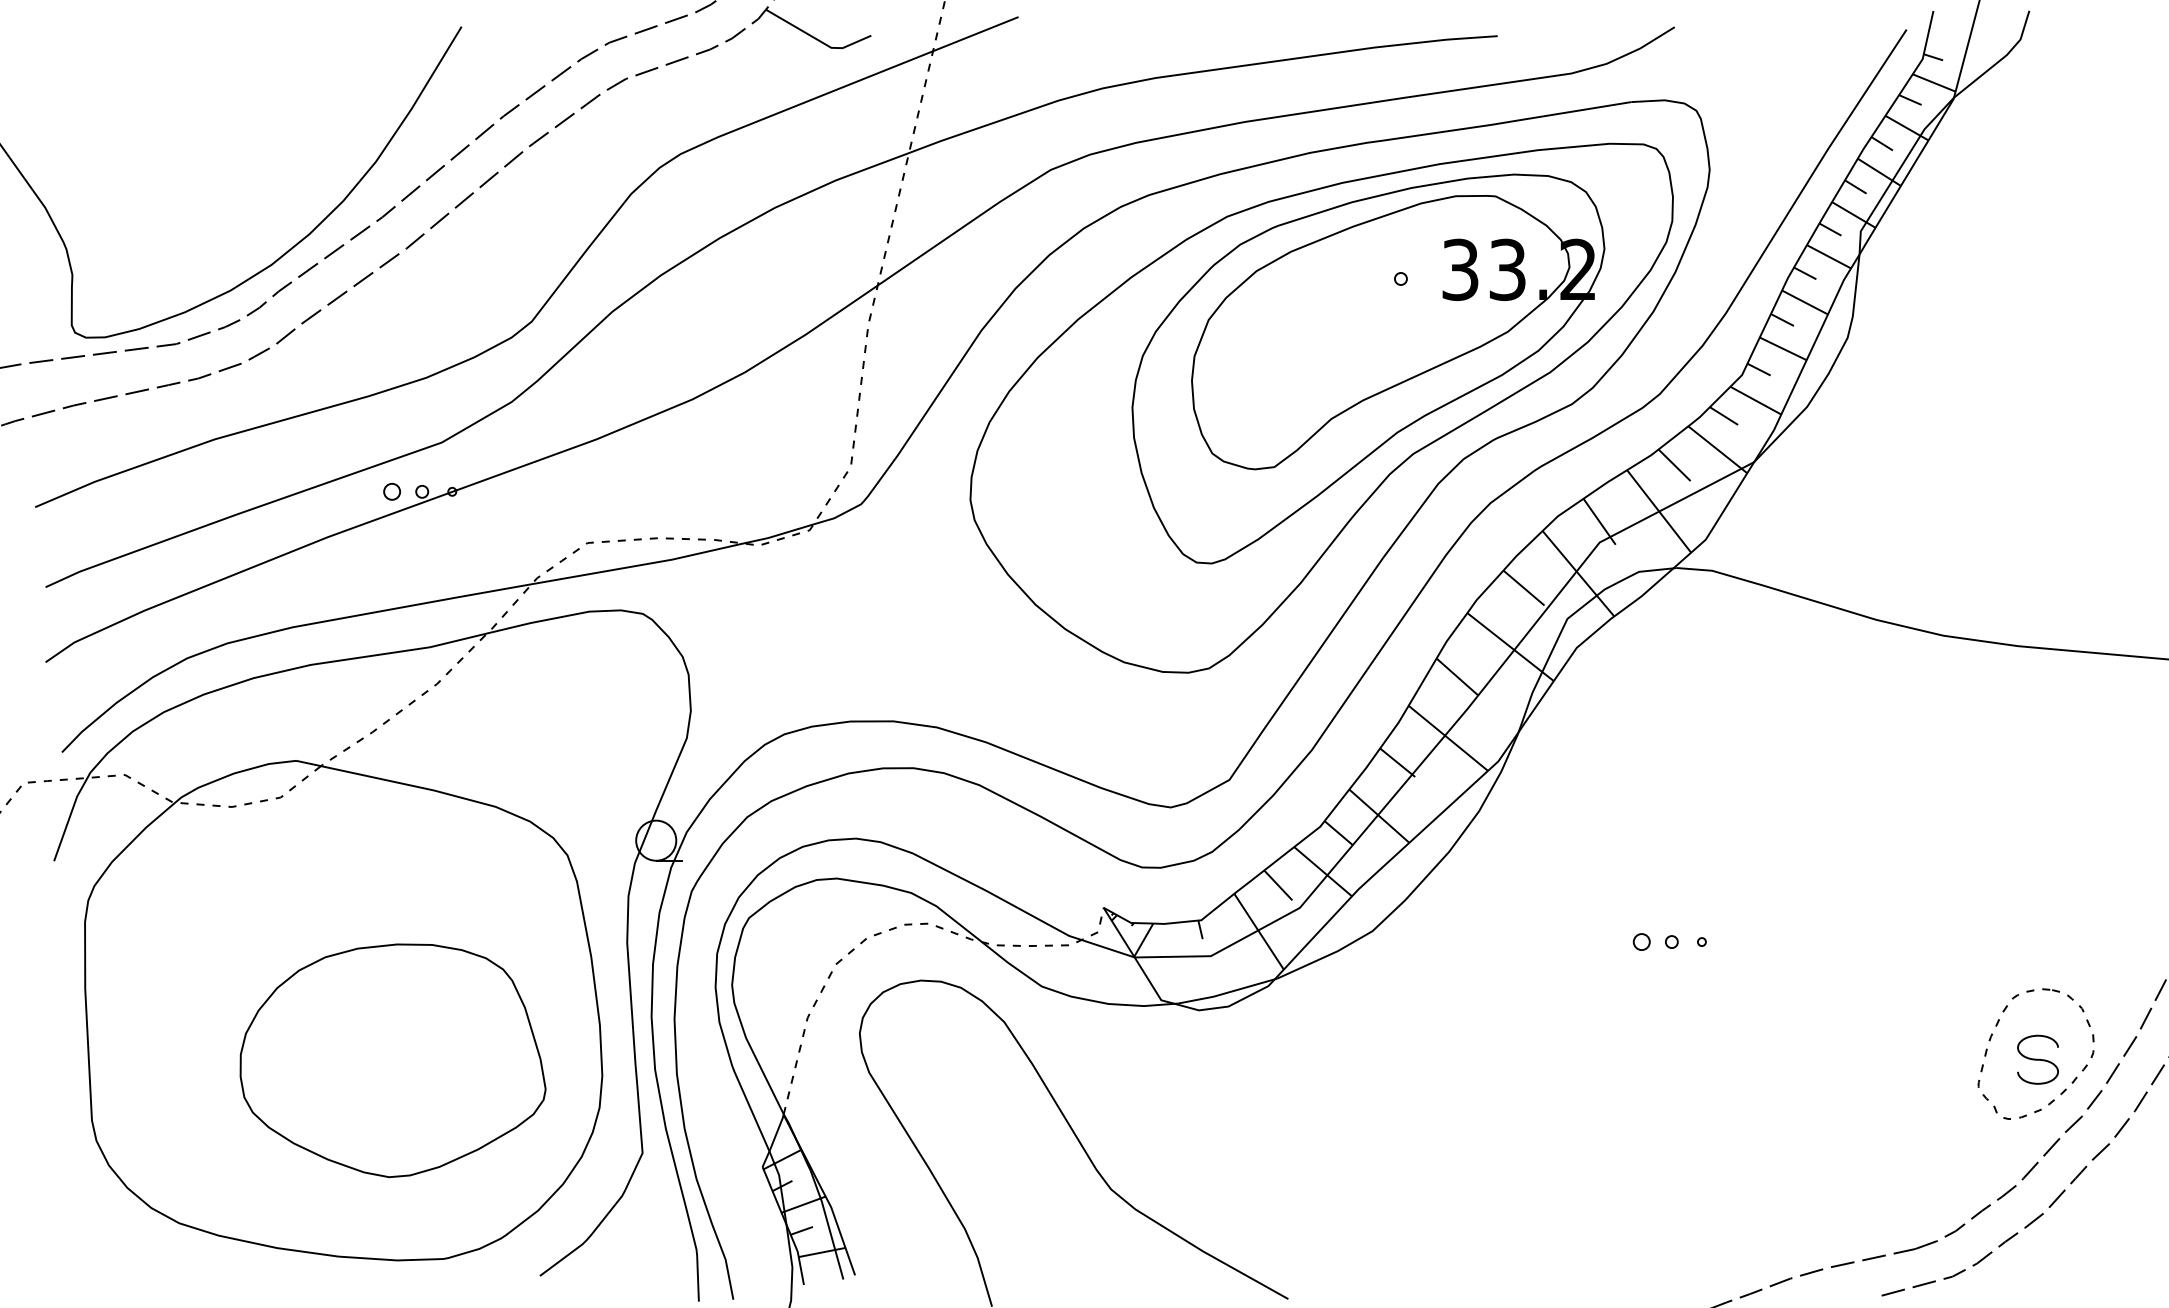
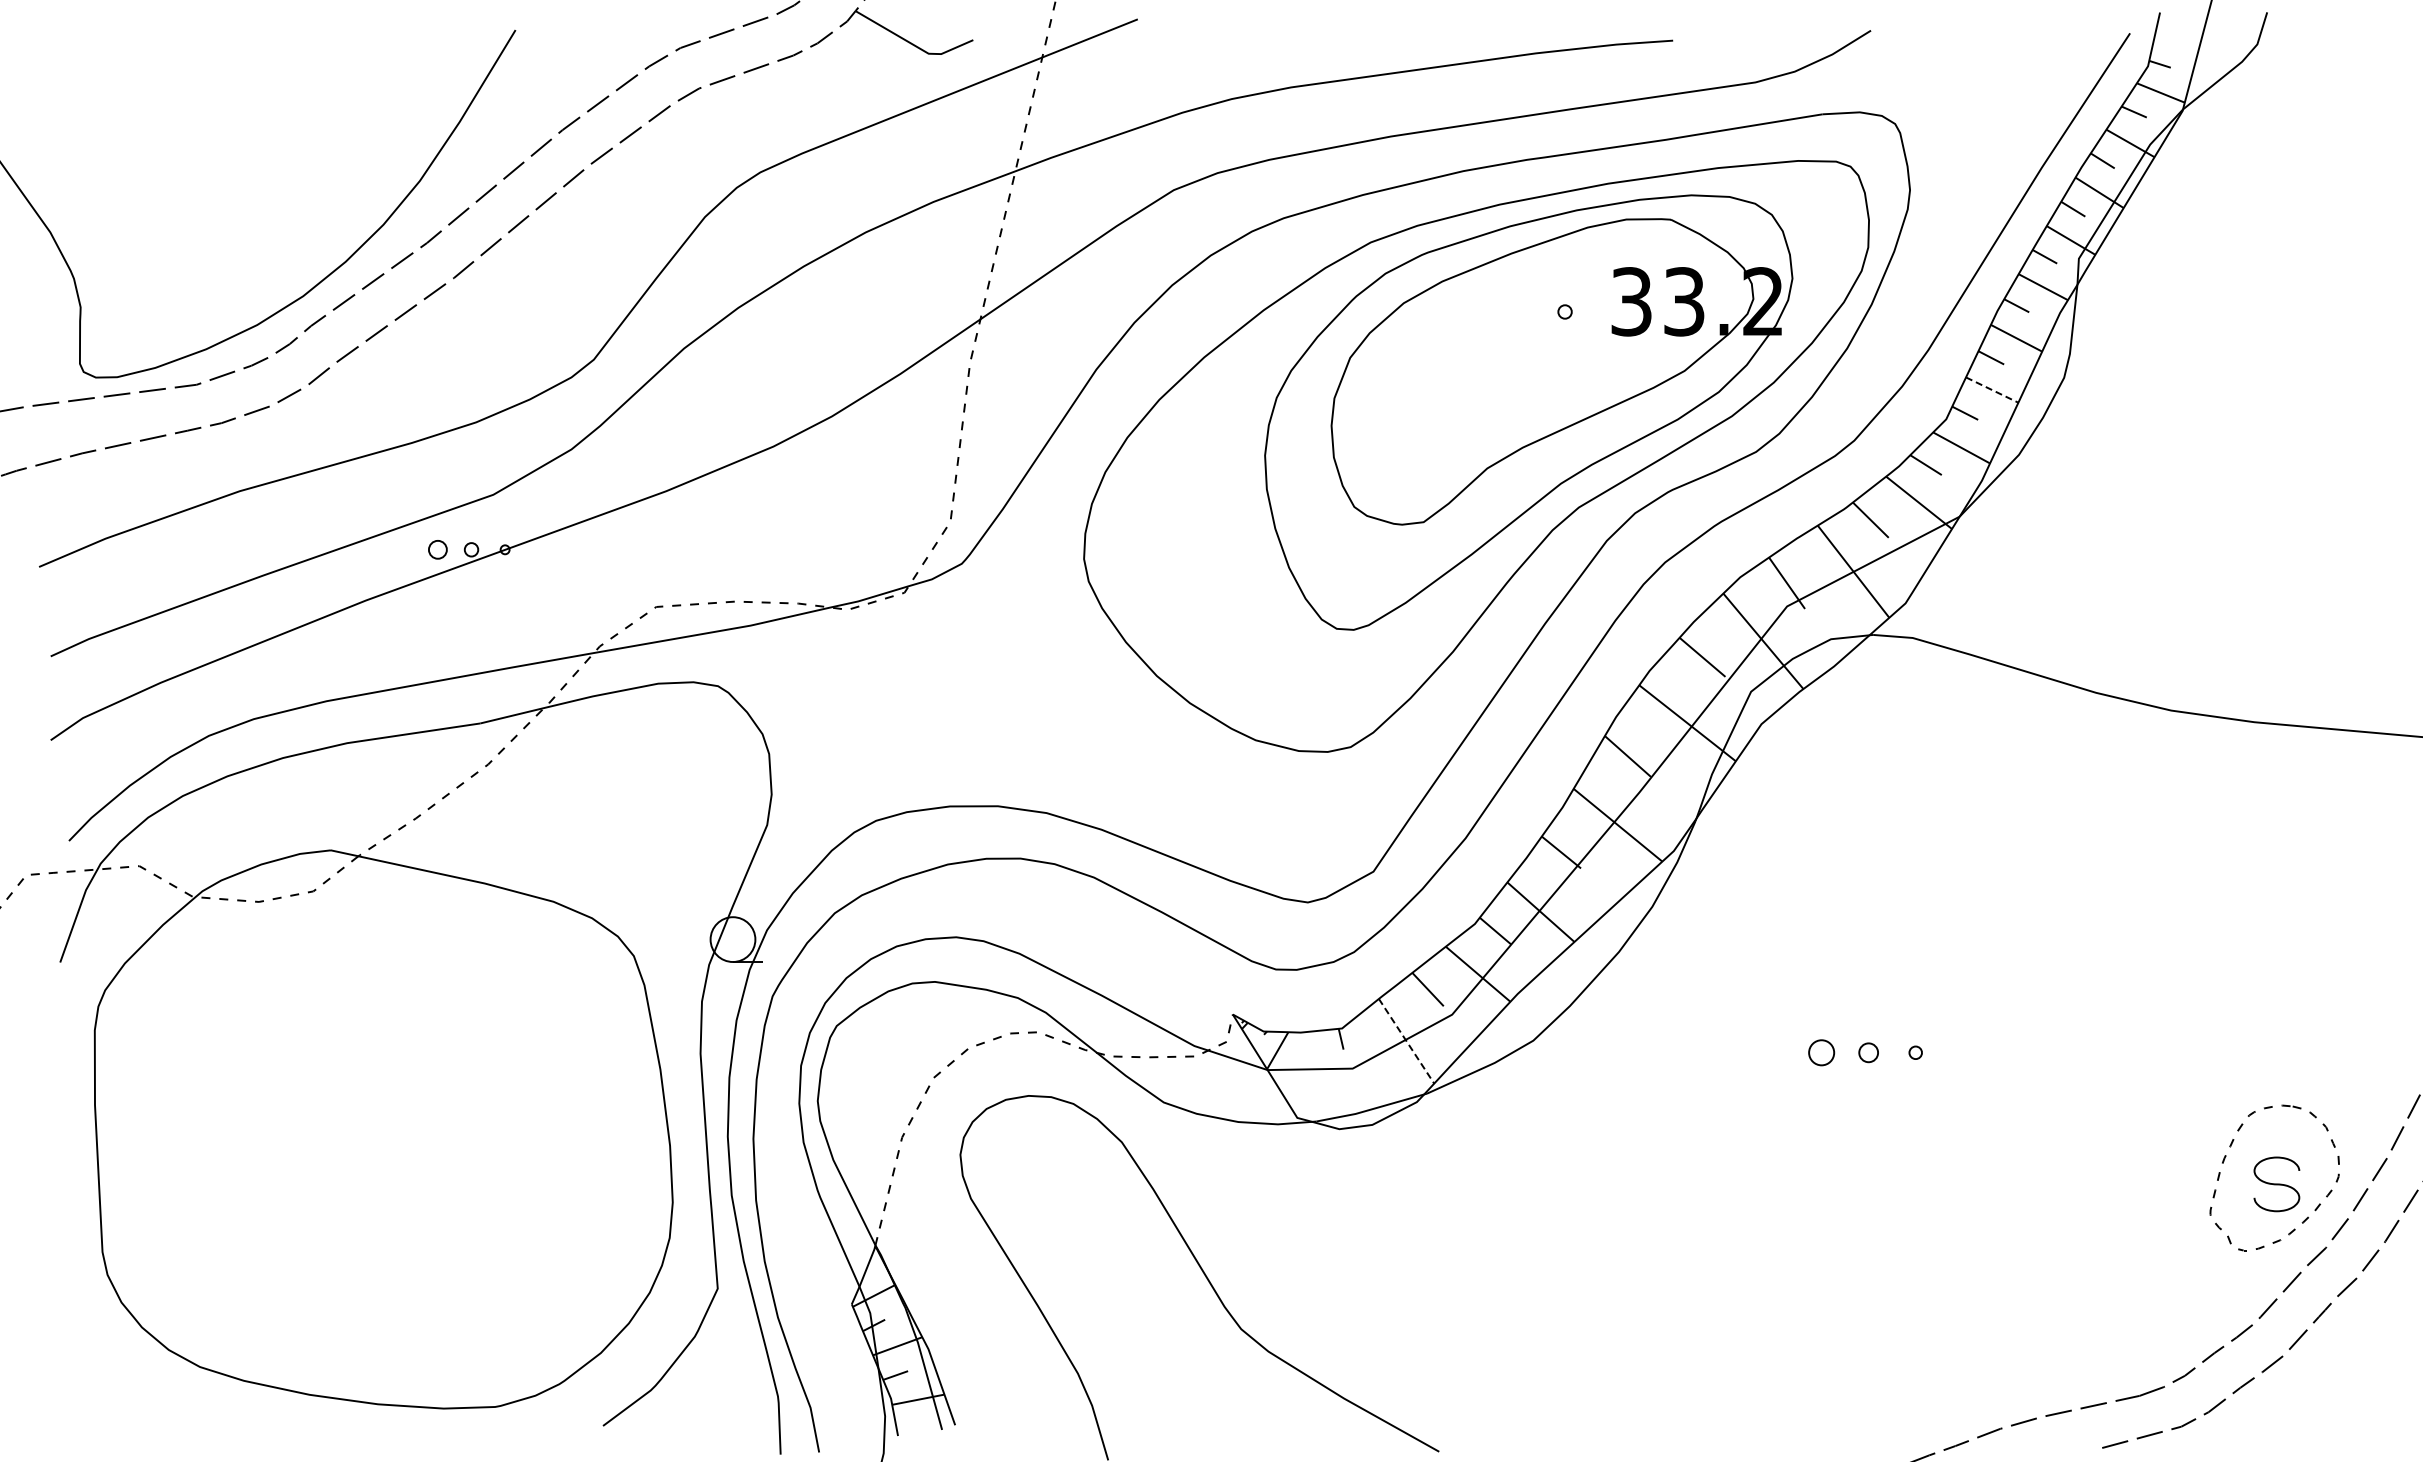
line: (1783, 349) -> (1992, 390), solid -> dashed
line: (1259, 931) -> (1406, 1041), solid -> dashed
part: (1669, 941) -> (1865, 1052), size x1.4
part: (392, 1060) -> (438, 1185), removed

